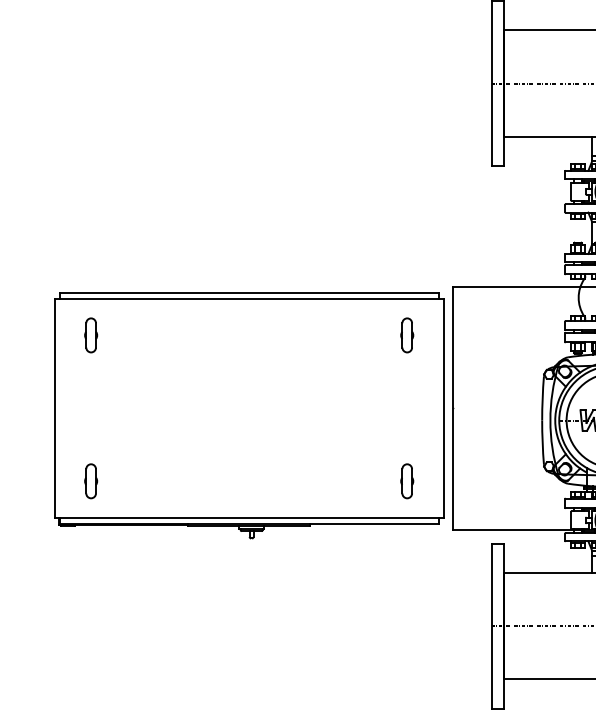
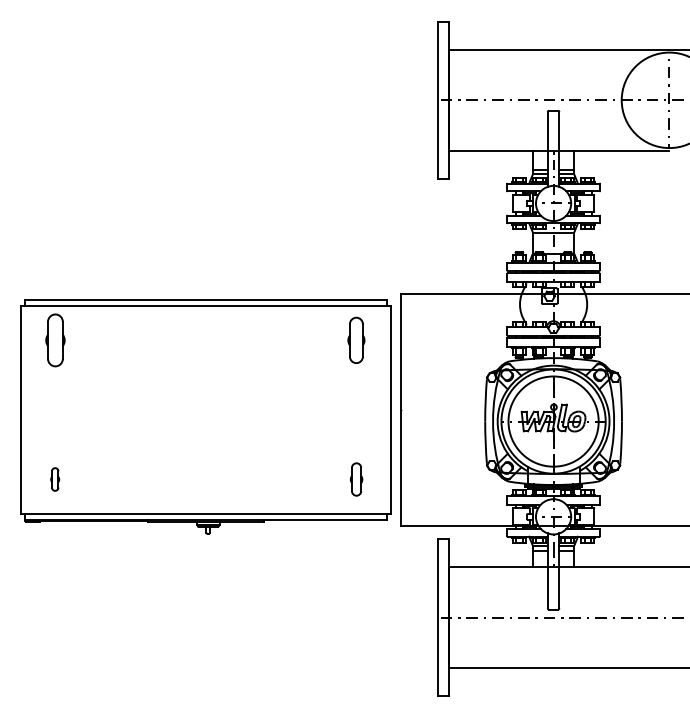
part: (90, 335) -> (54, 340), size x1.6
part: (407, 335) -> (356, 340), size x1.4
part: (90, 481) -> (54, 479), size x0.7

